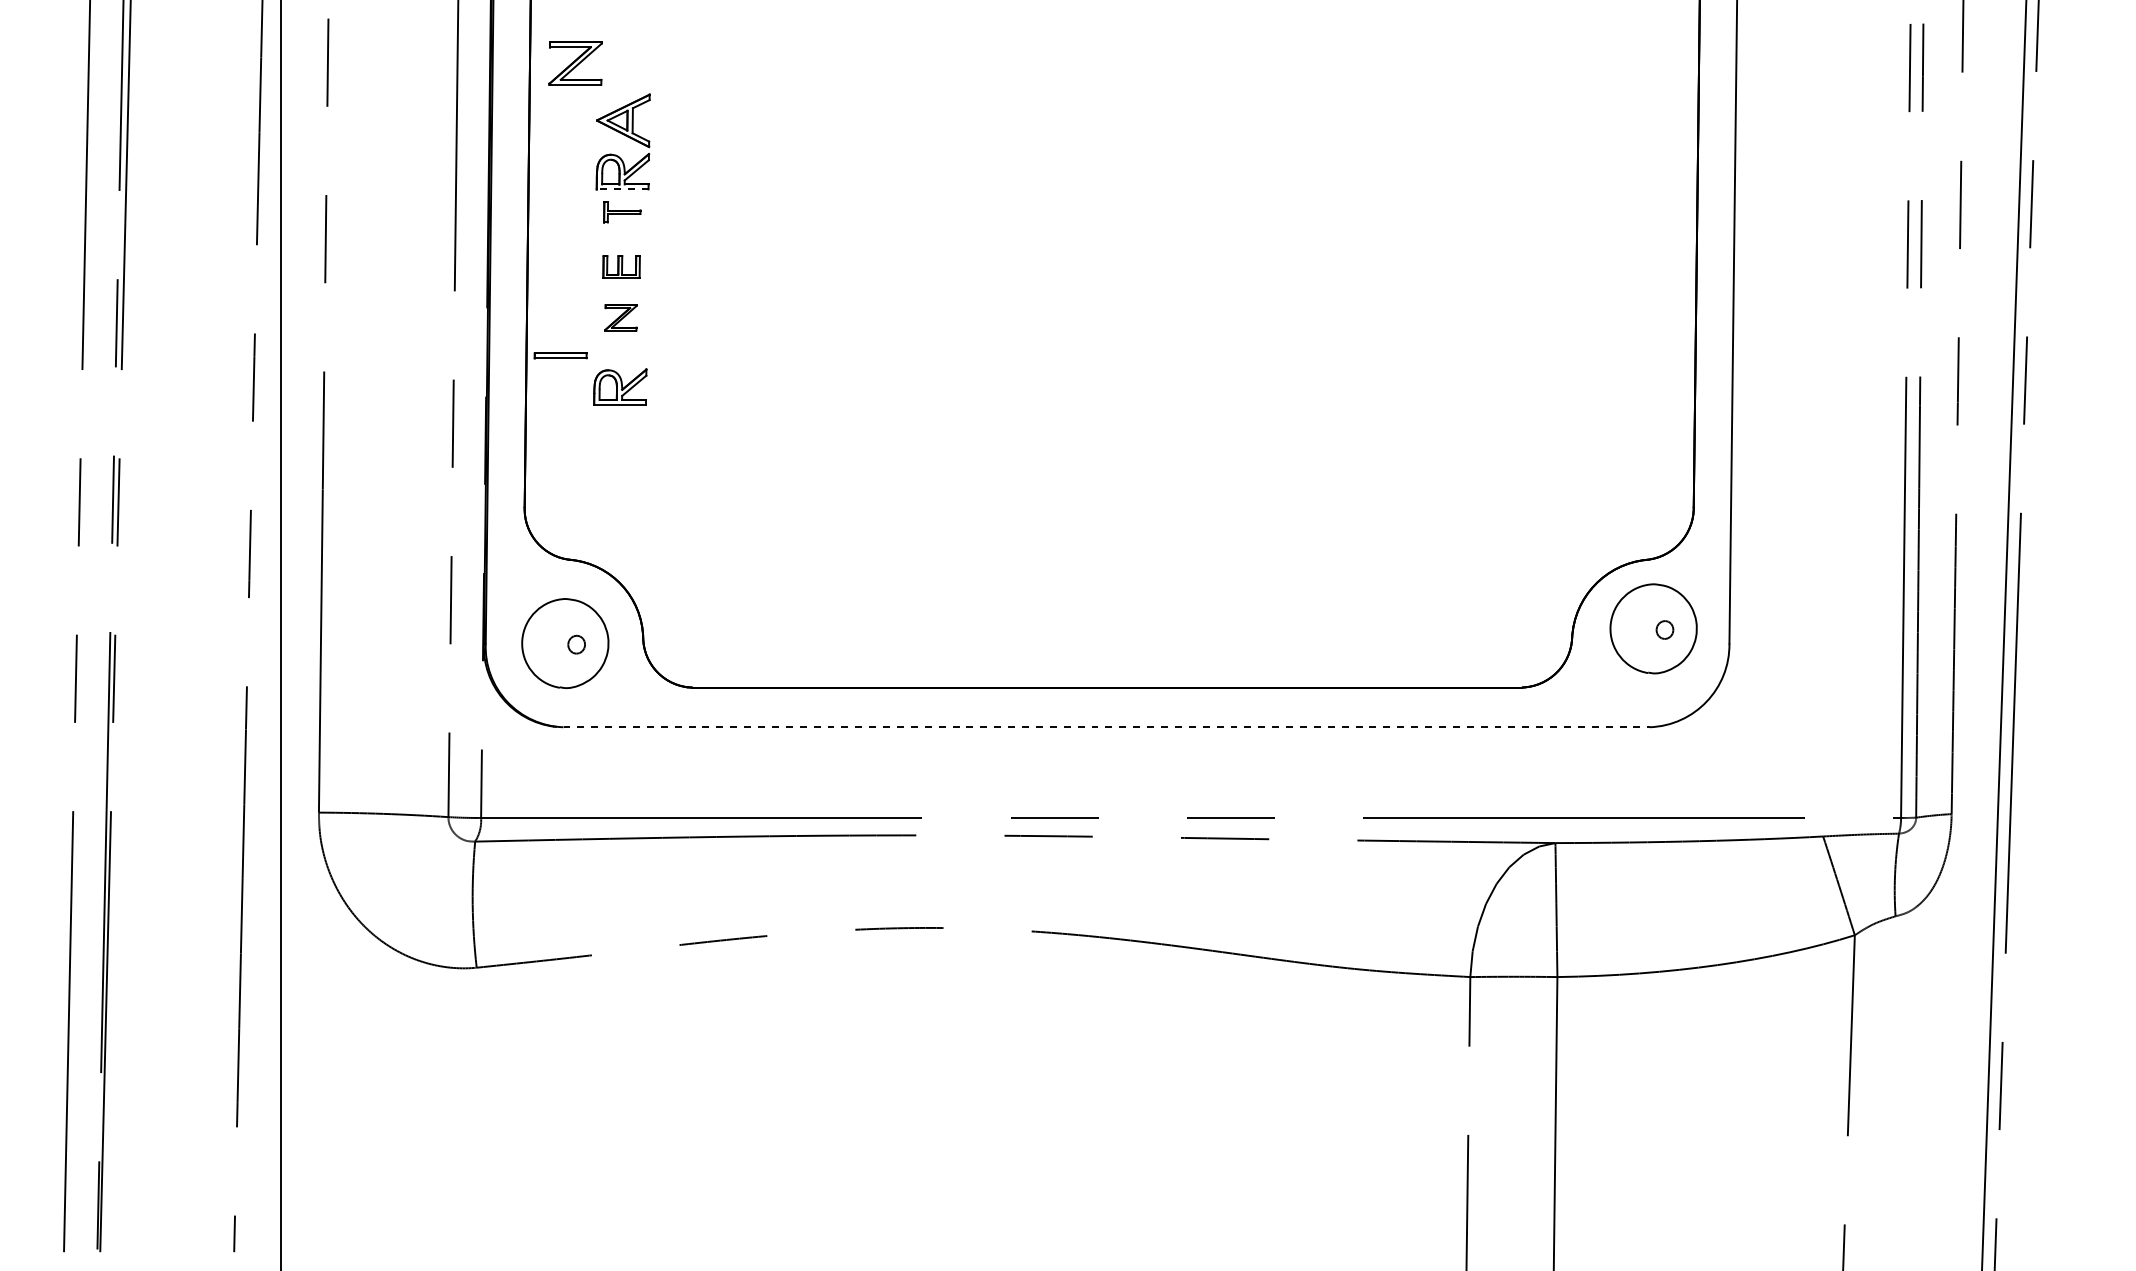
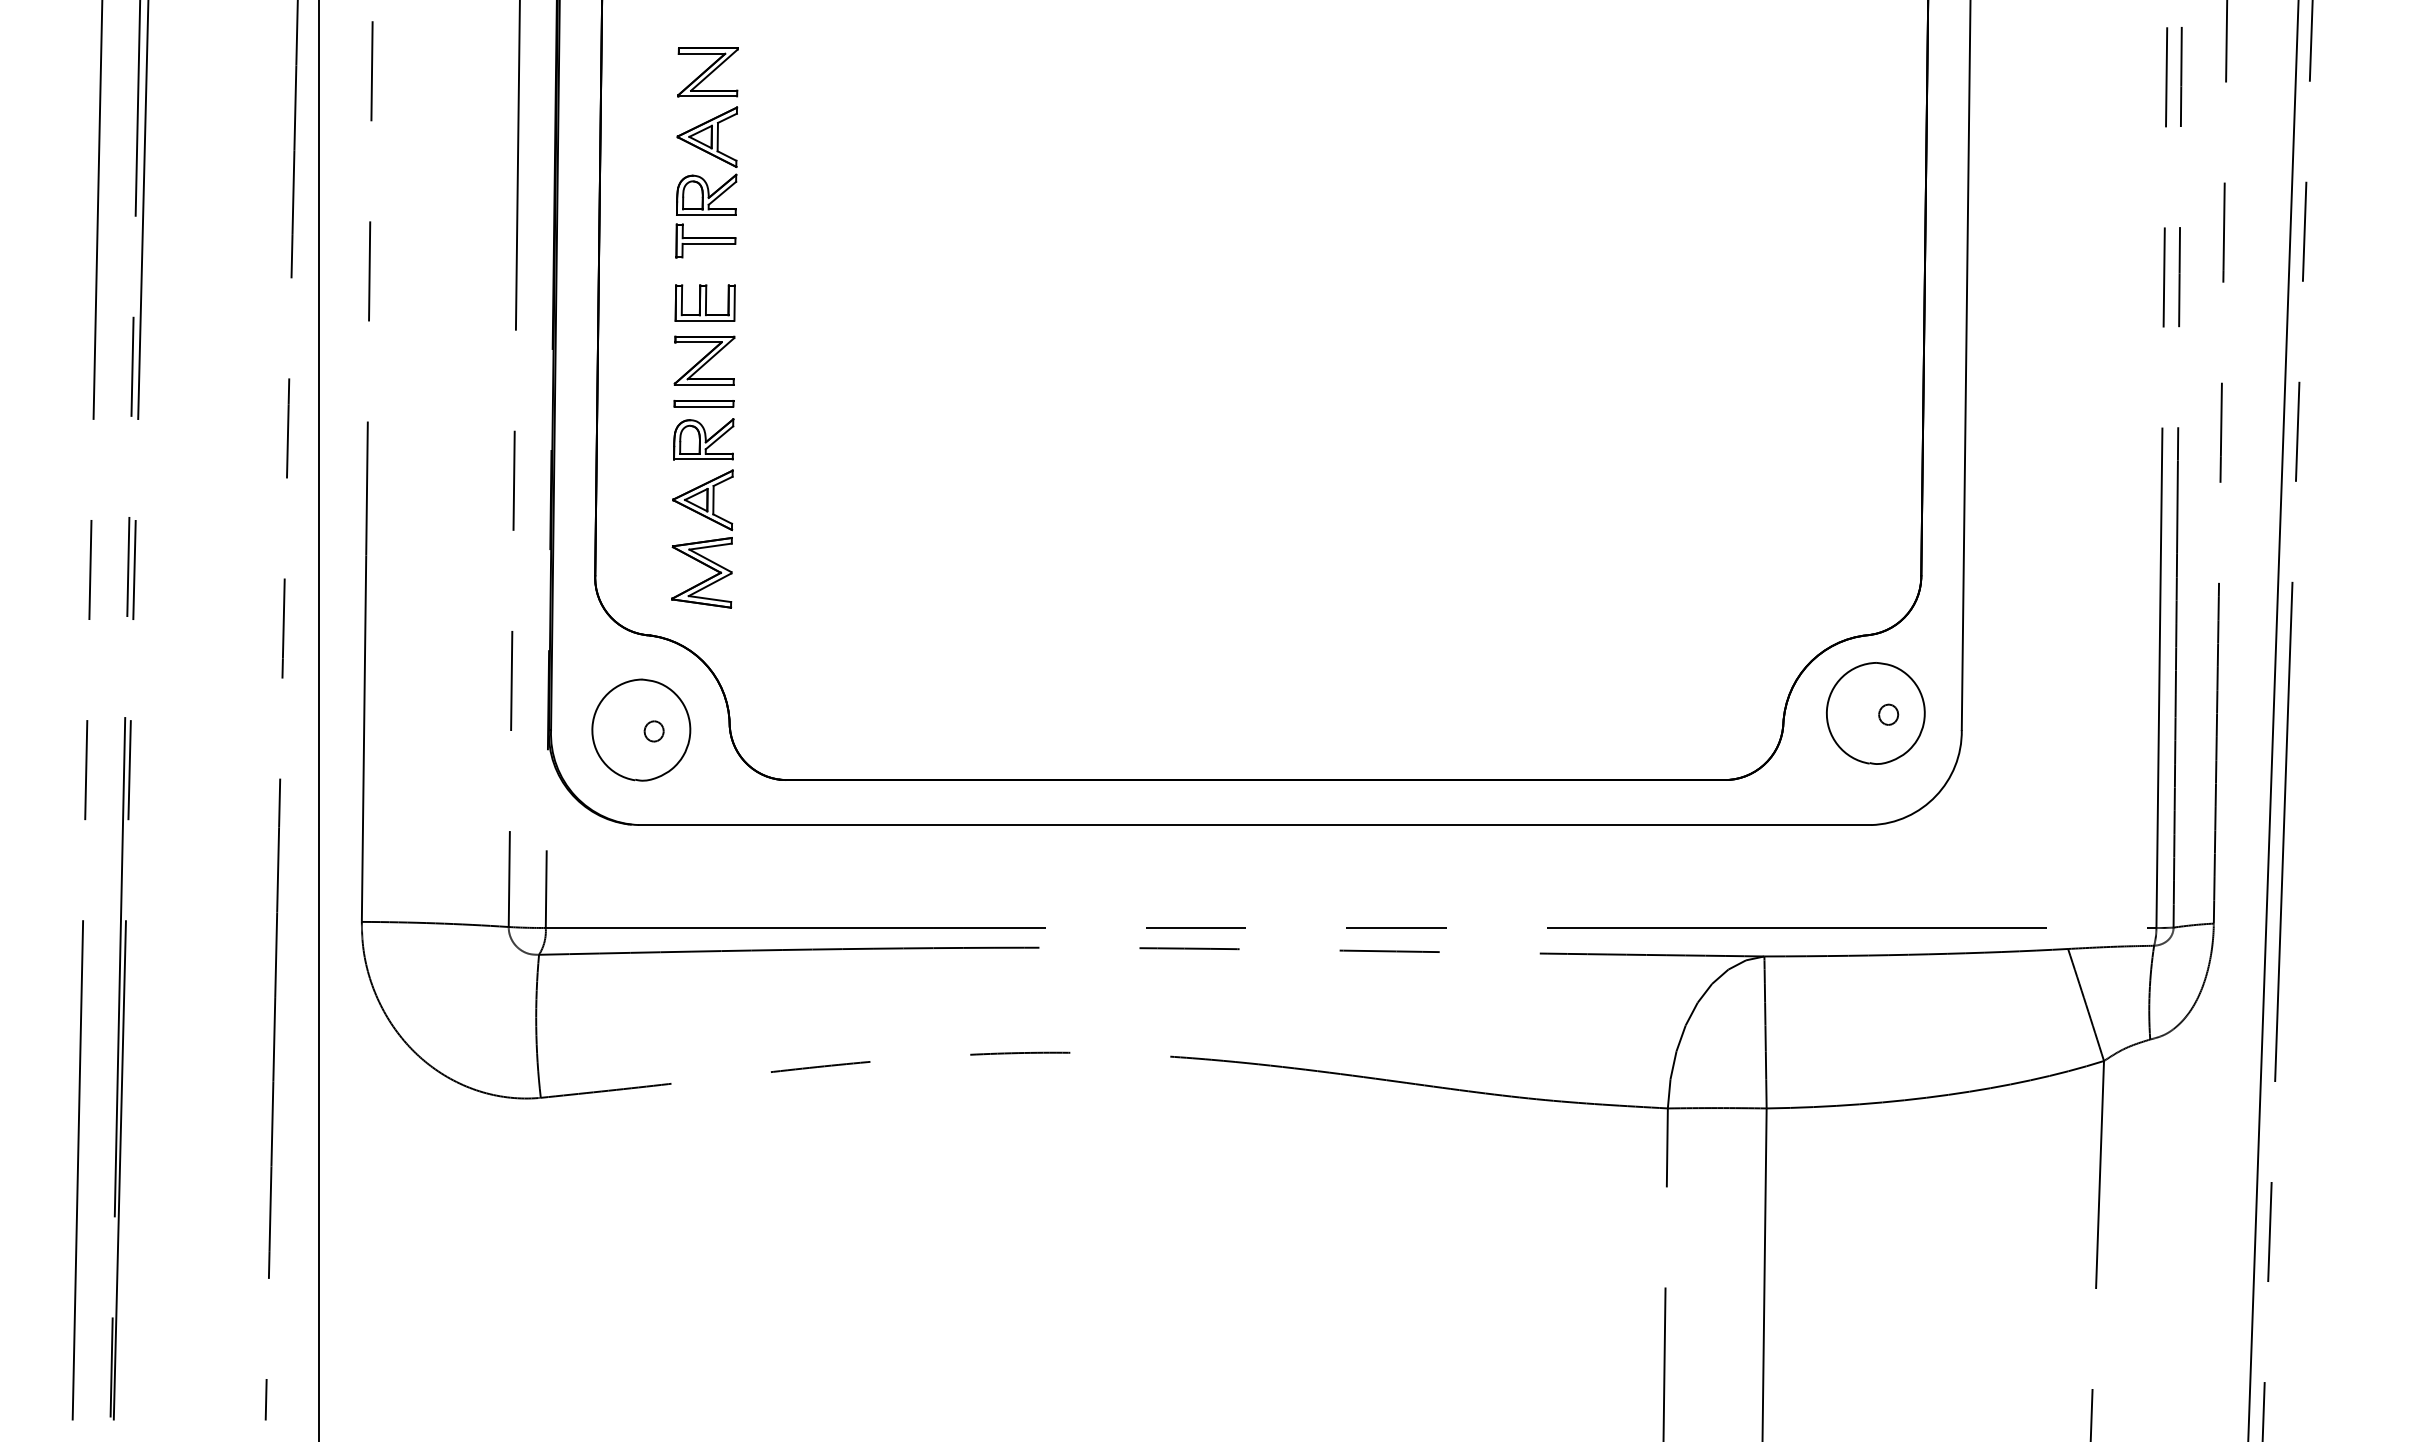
part: (575, 63) -> (707, 72), moved
line: (621, 189) -> (705, 215), dashed -> solid
part: (621, 211) -> (705, 240), size x1.43
part: (621, 266) -> (704, 302), size x1.43
part: (621, 317) -> (704, 360), size x1.67
part: (560, 355) -> (703, 403), moved
part: (619, 474) -> (702, 538), added
line: (1106, 727) -> (1255, 825), dashed -> solid

